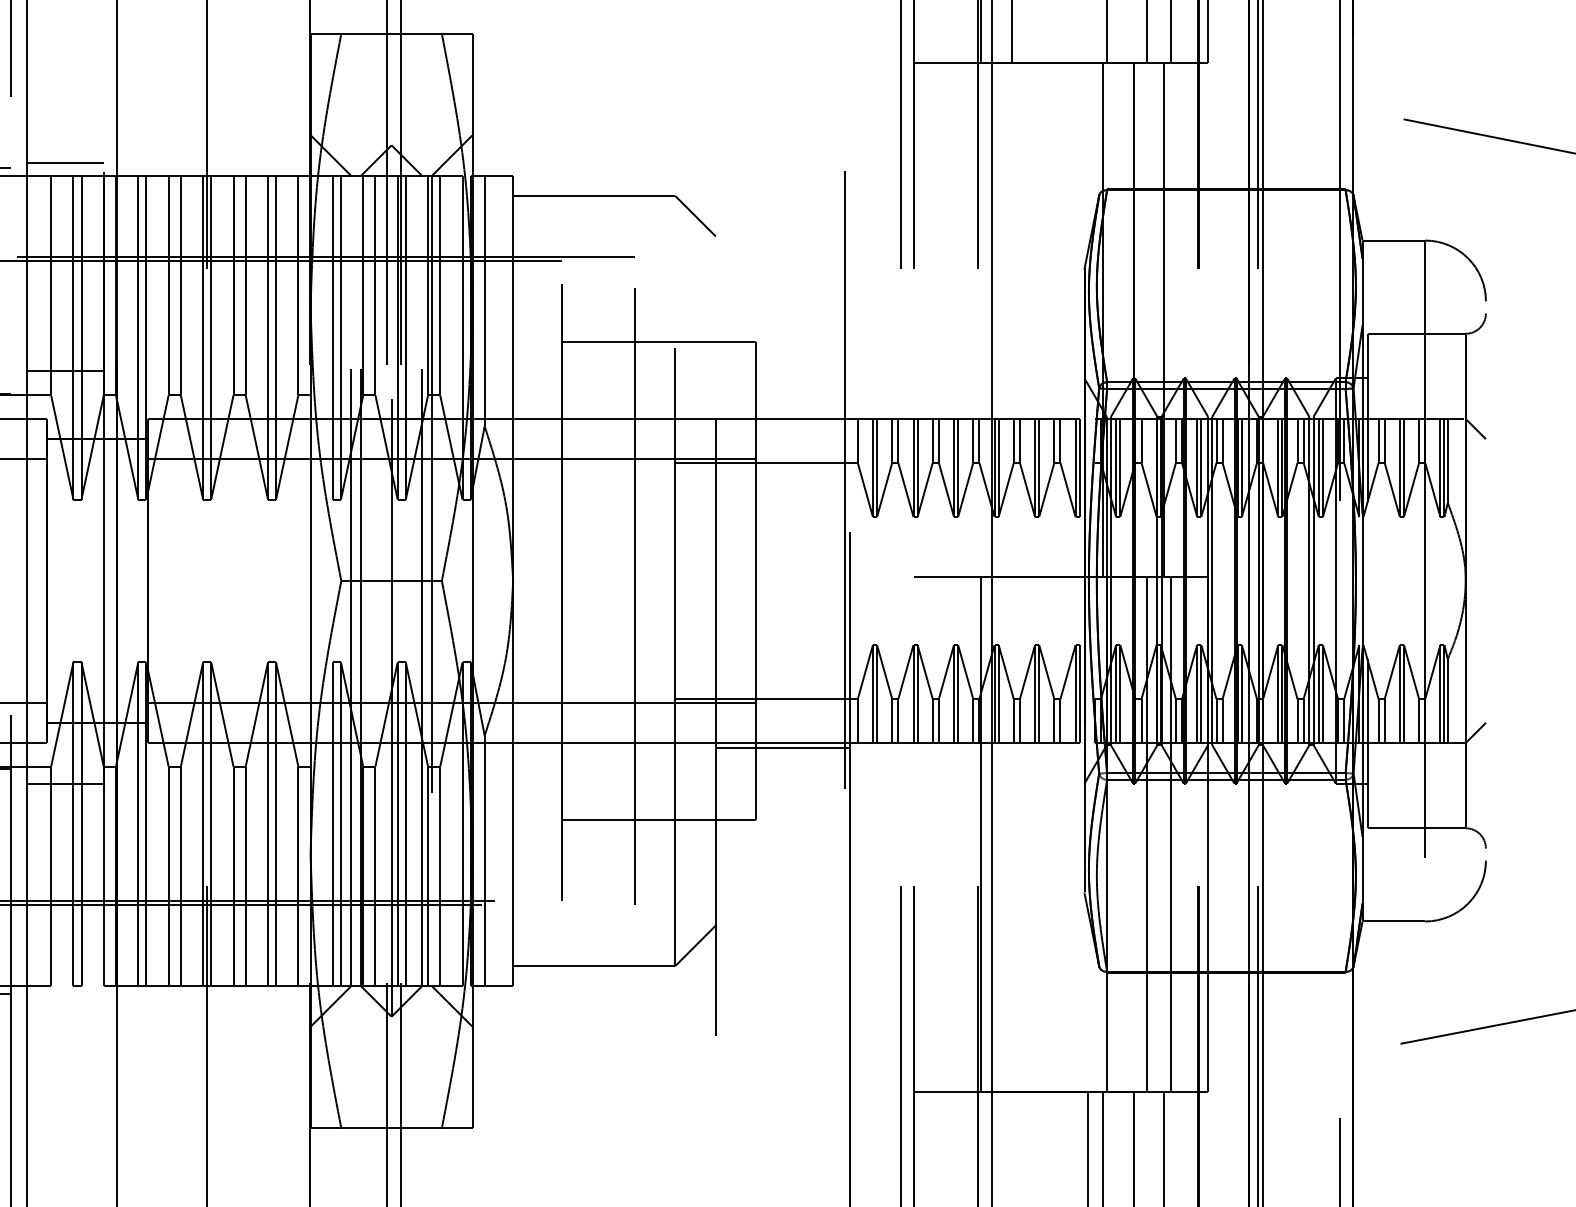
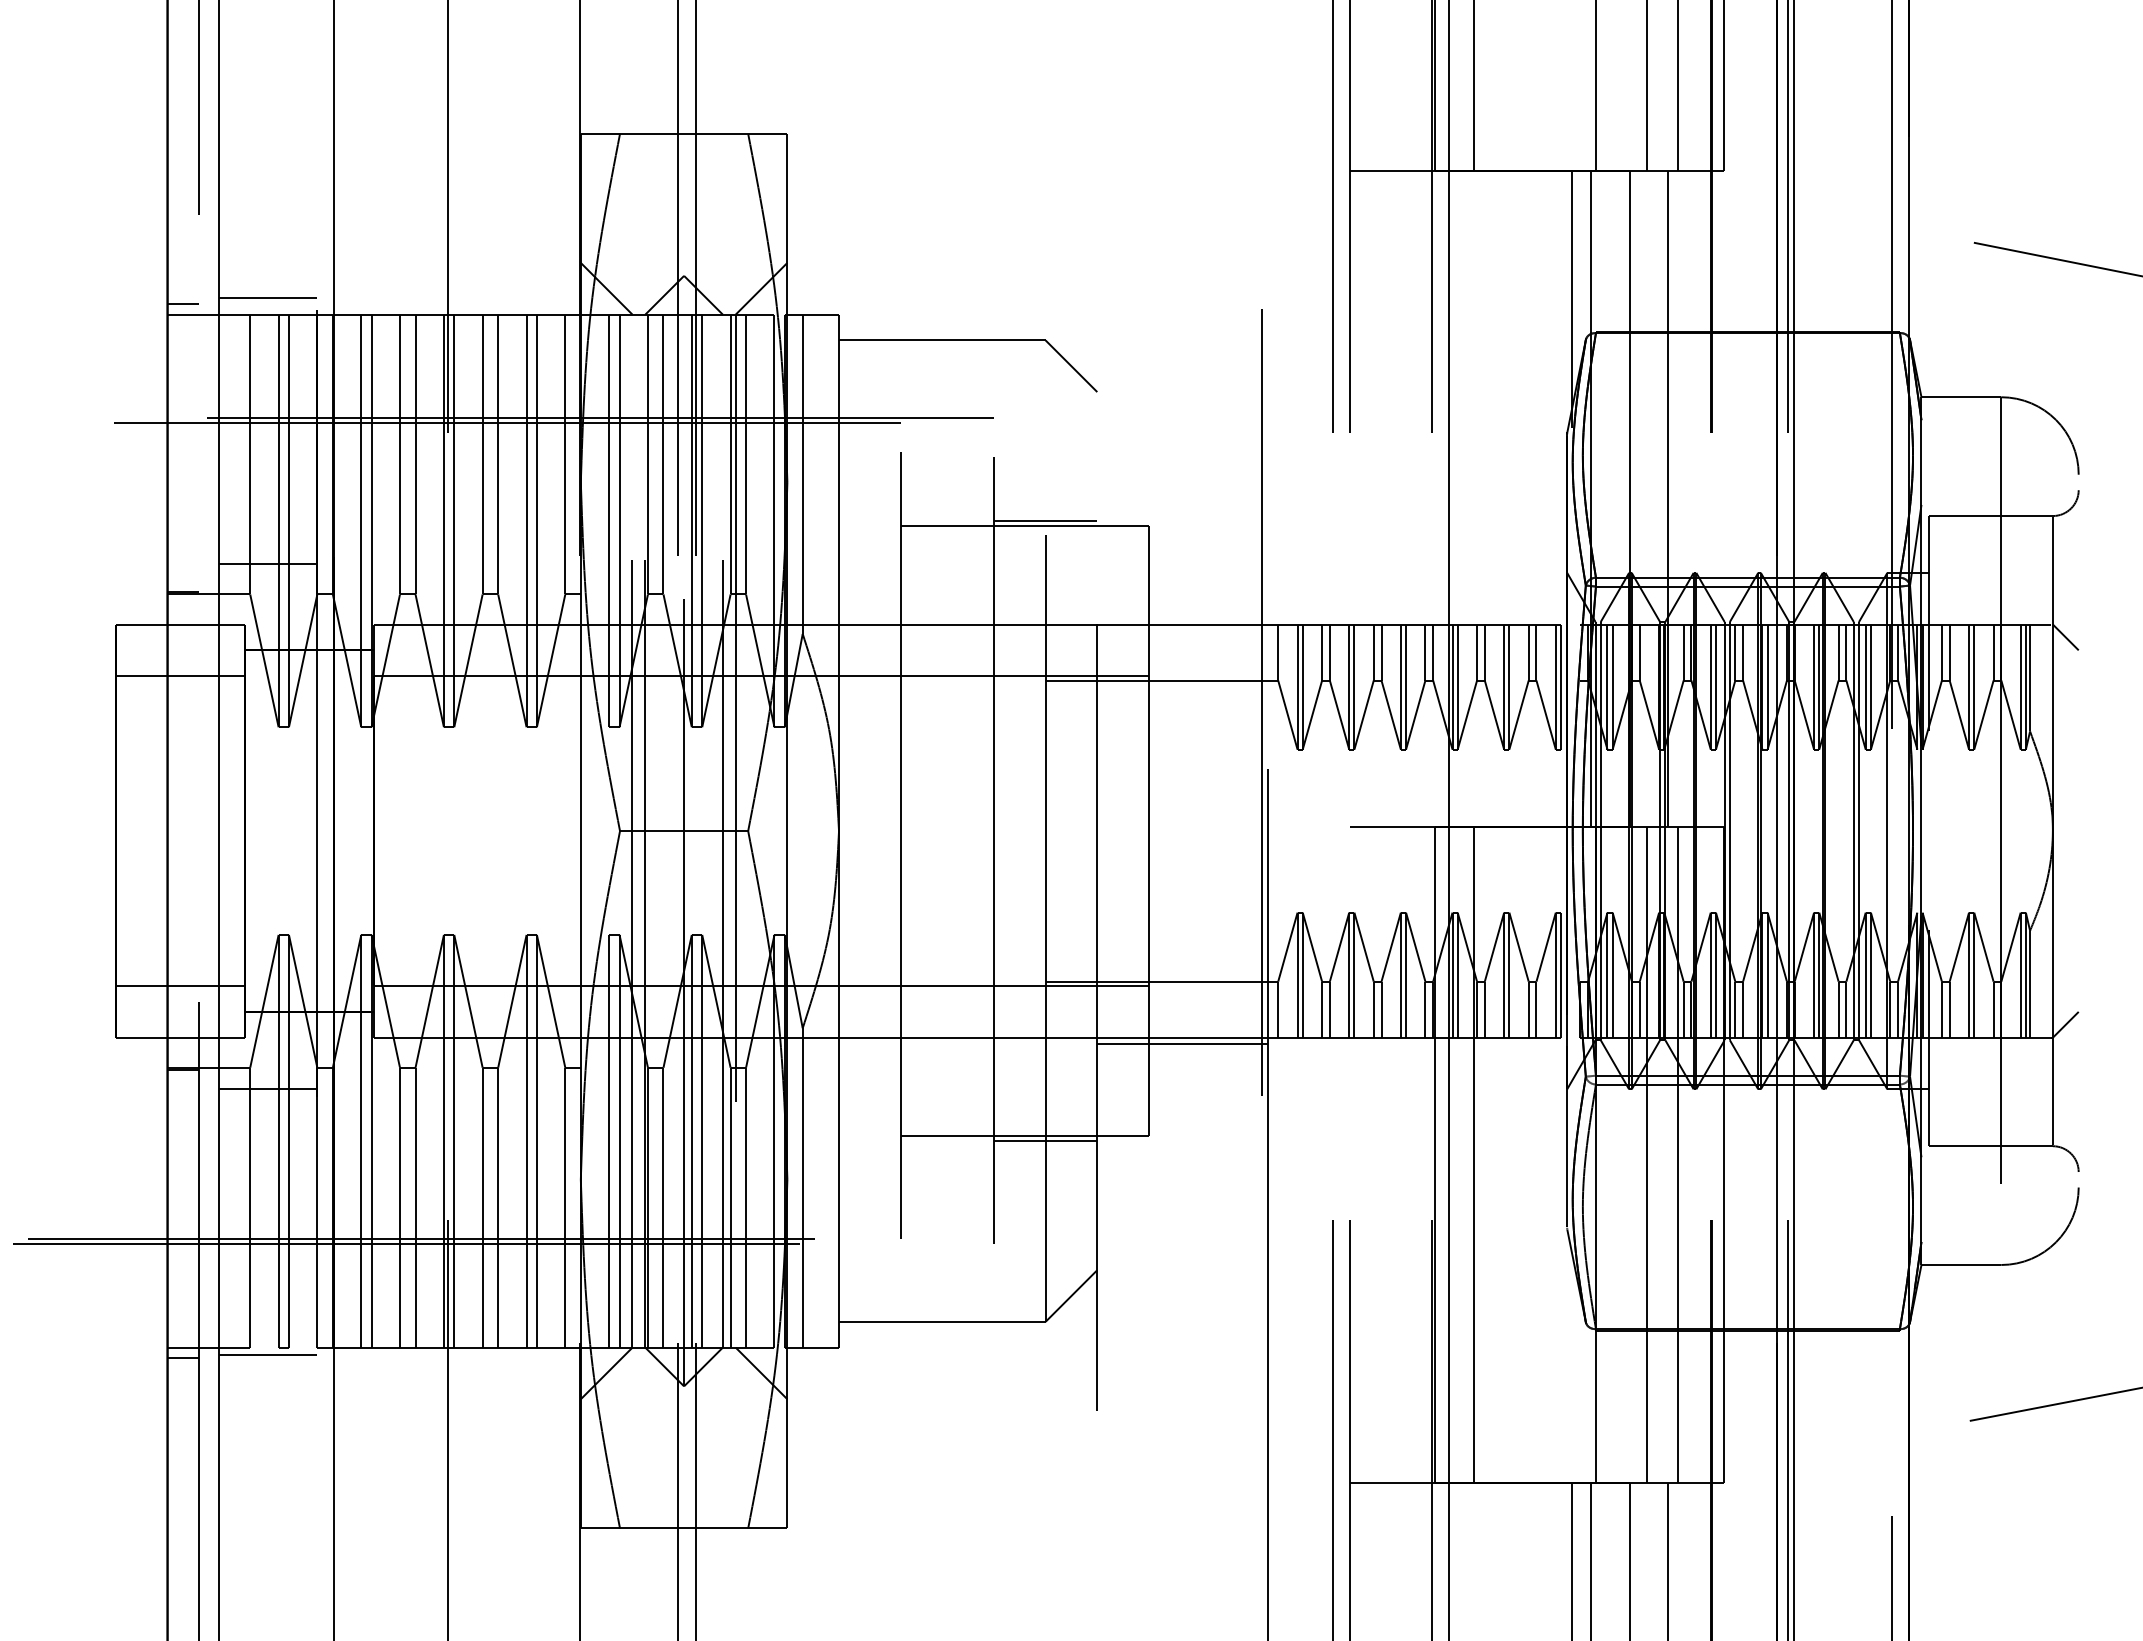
line: (1087, 163) -> (1571, 299), added
line: (675, 338) -> (1045, 521), added
line: (675, 824) -> (1045, 1141), added
line: (1011, 834) -> (1474, 1154), added
line: (65, 992) -> (268, 1355), added

